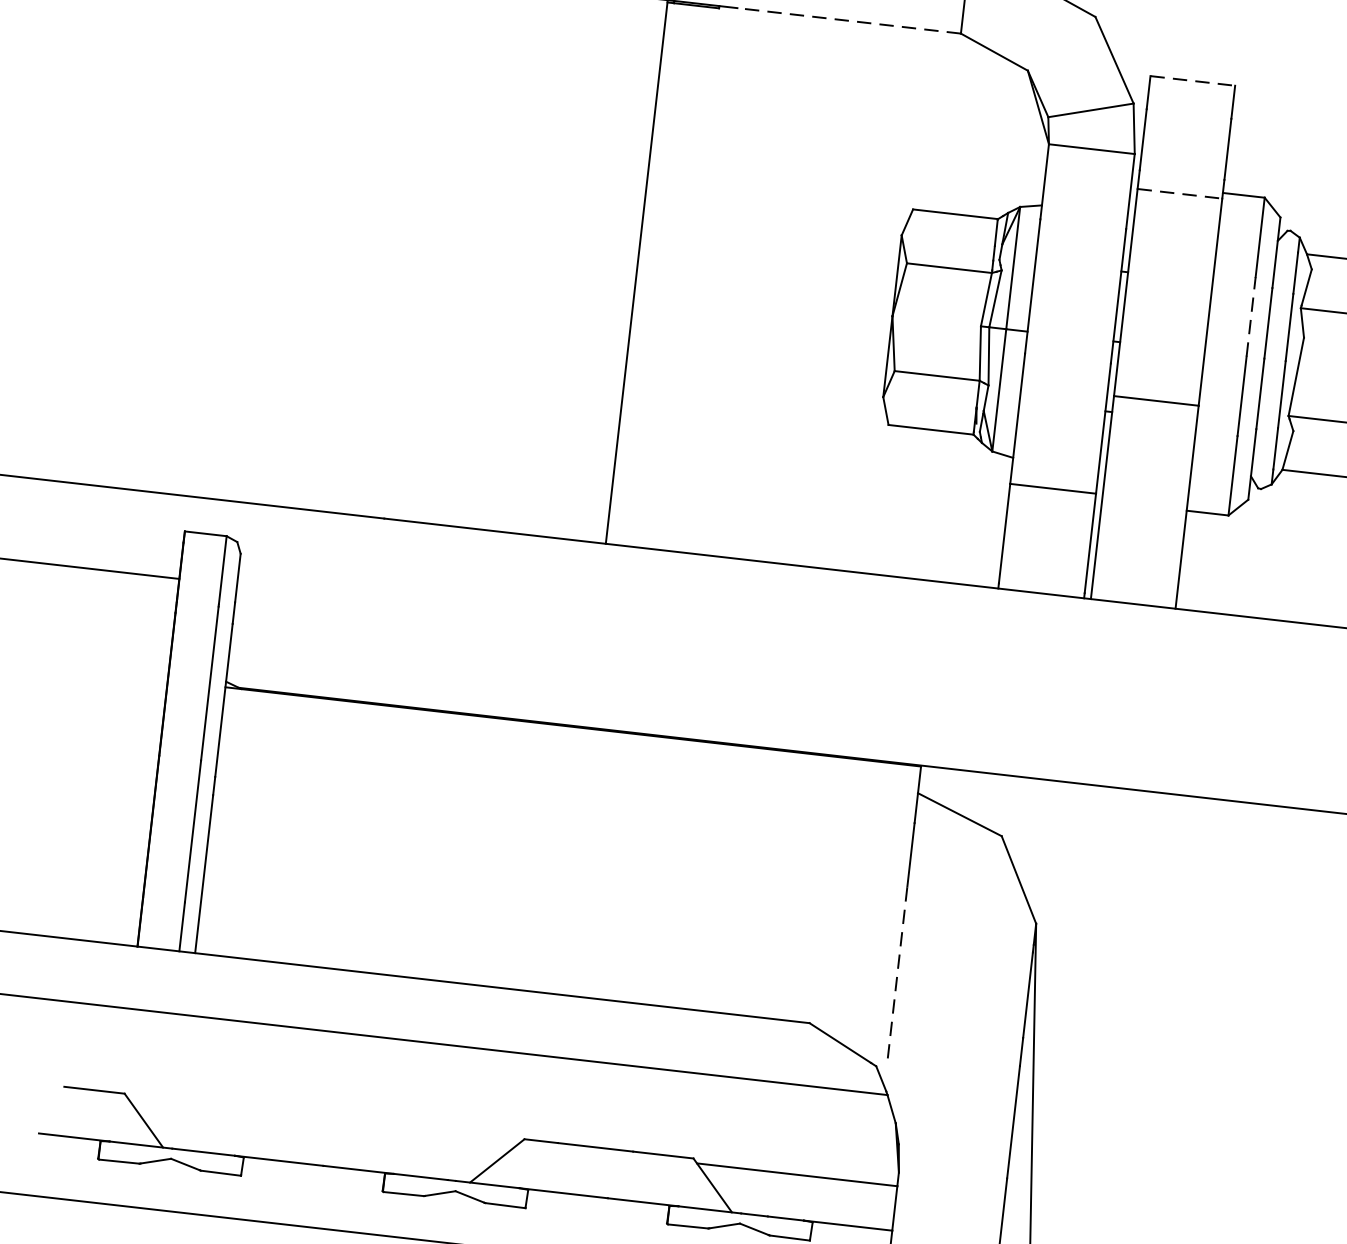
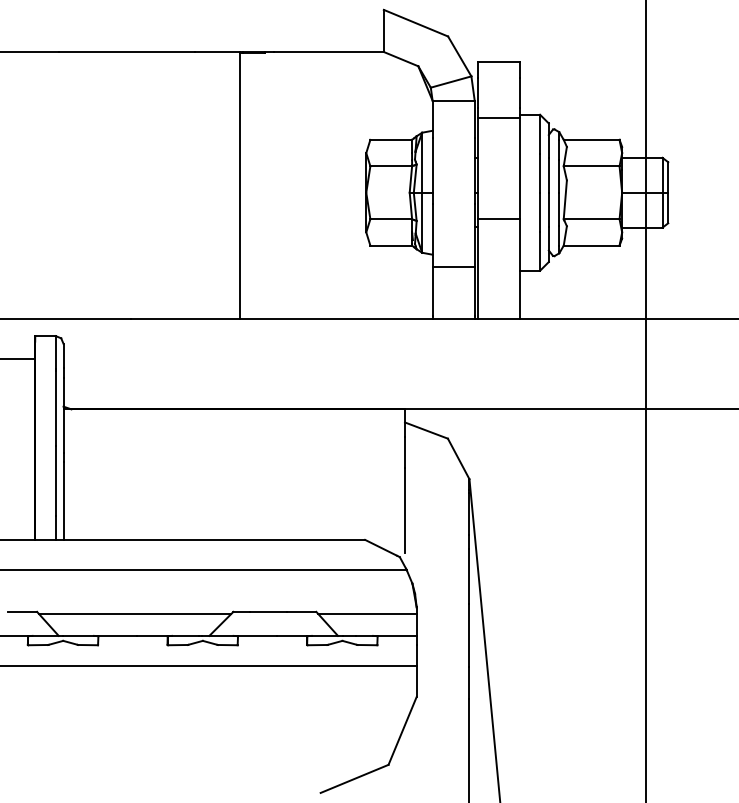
line: (848, 21) -> (328, 52), dashed -> solid
line: (1192, 81) -> (498, 62), dashed -> solid
line: (1179, 193) -> (498, 117), dashed -> solid
line: (1252, 315) -> (540, 172), dashed -> solid
line: (896, 970) -> (404, 509), dashed -> solid
line: (324, 1121) -> (135, 614), added

